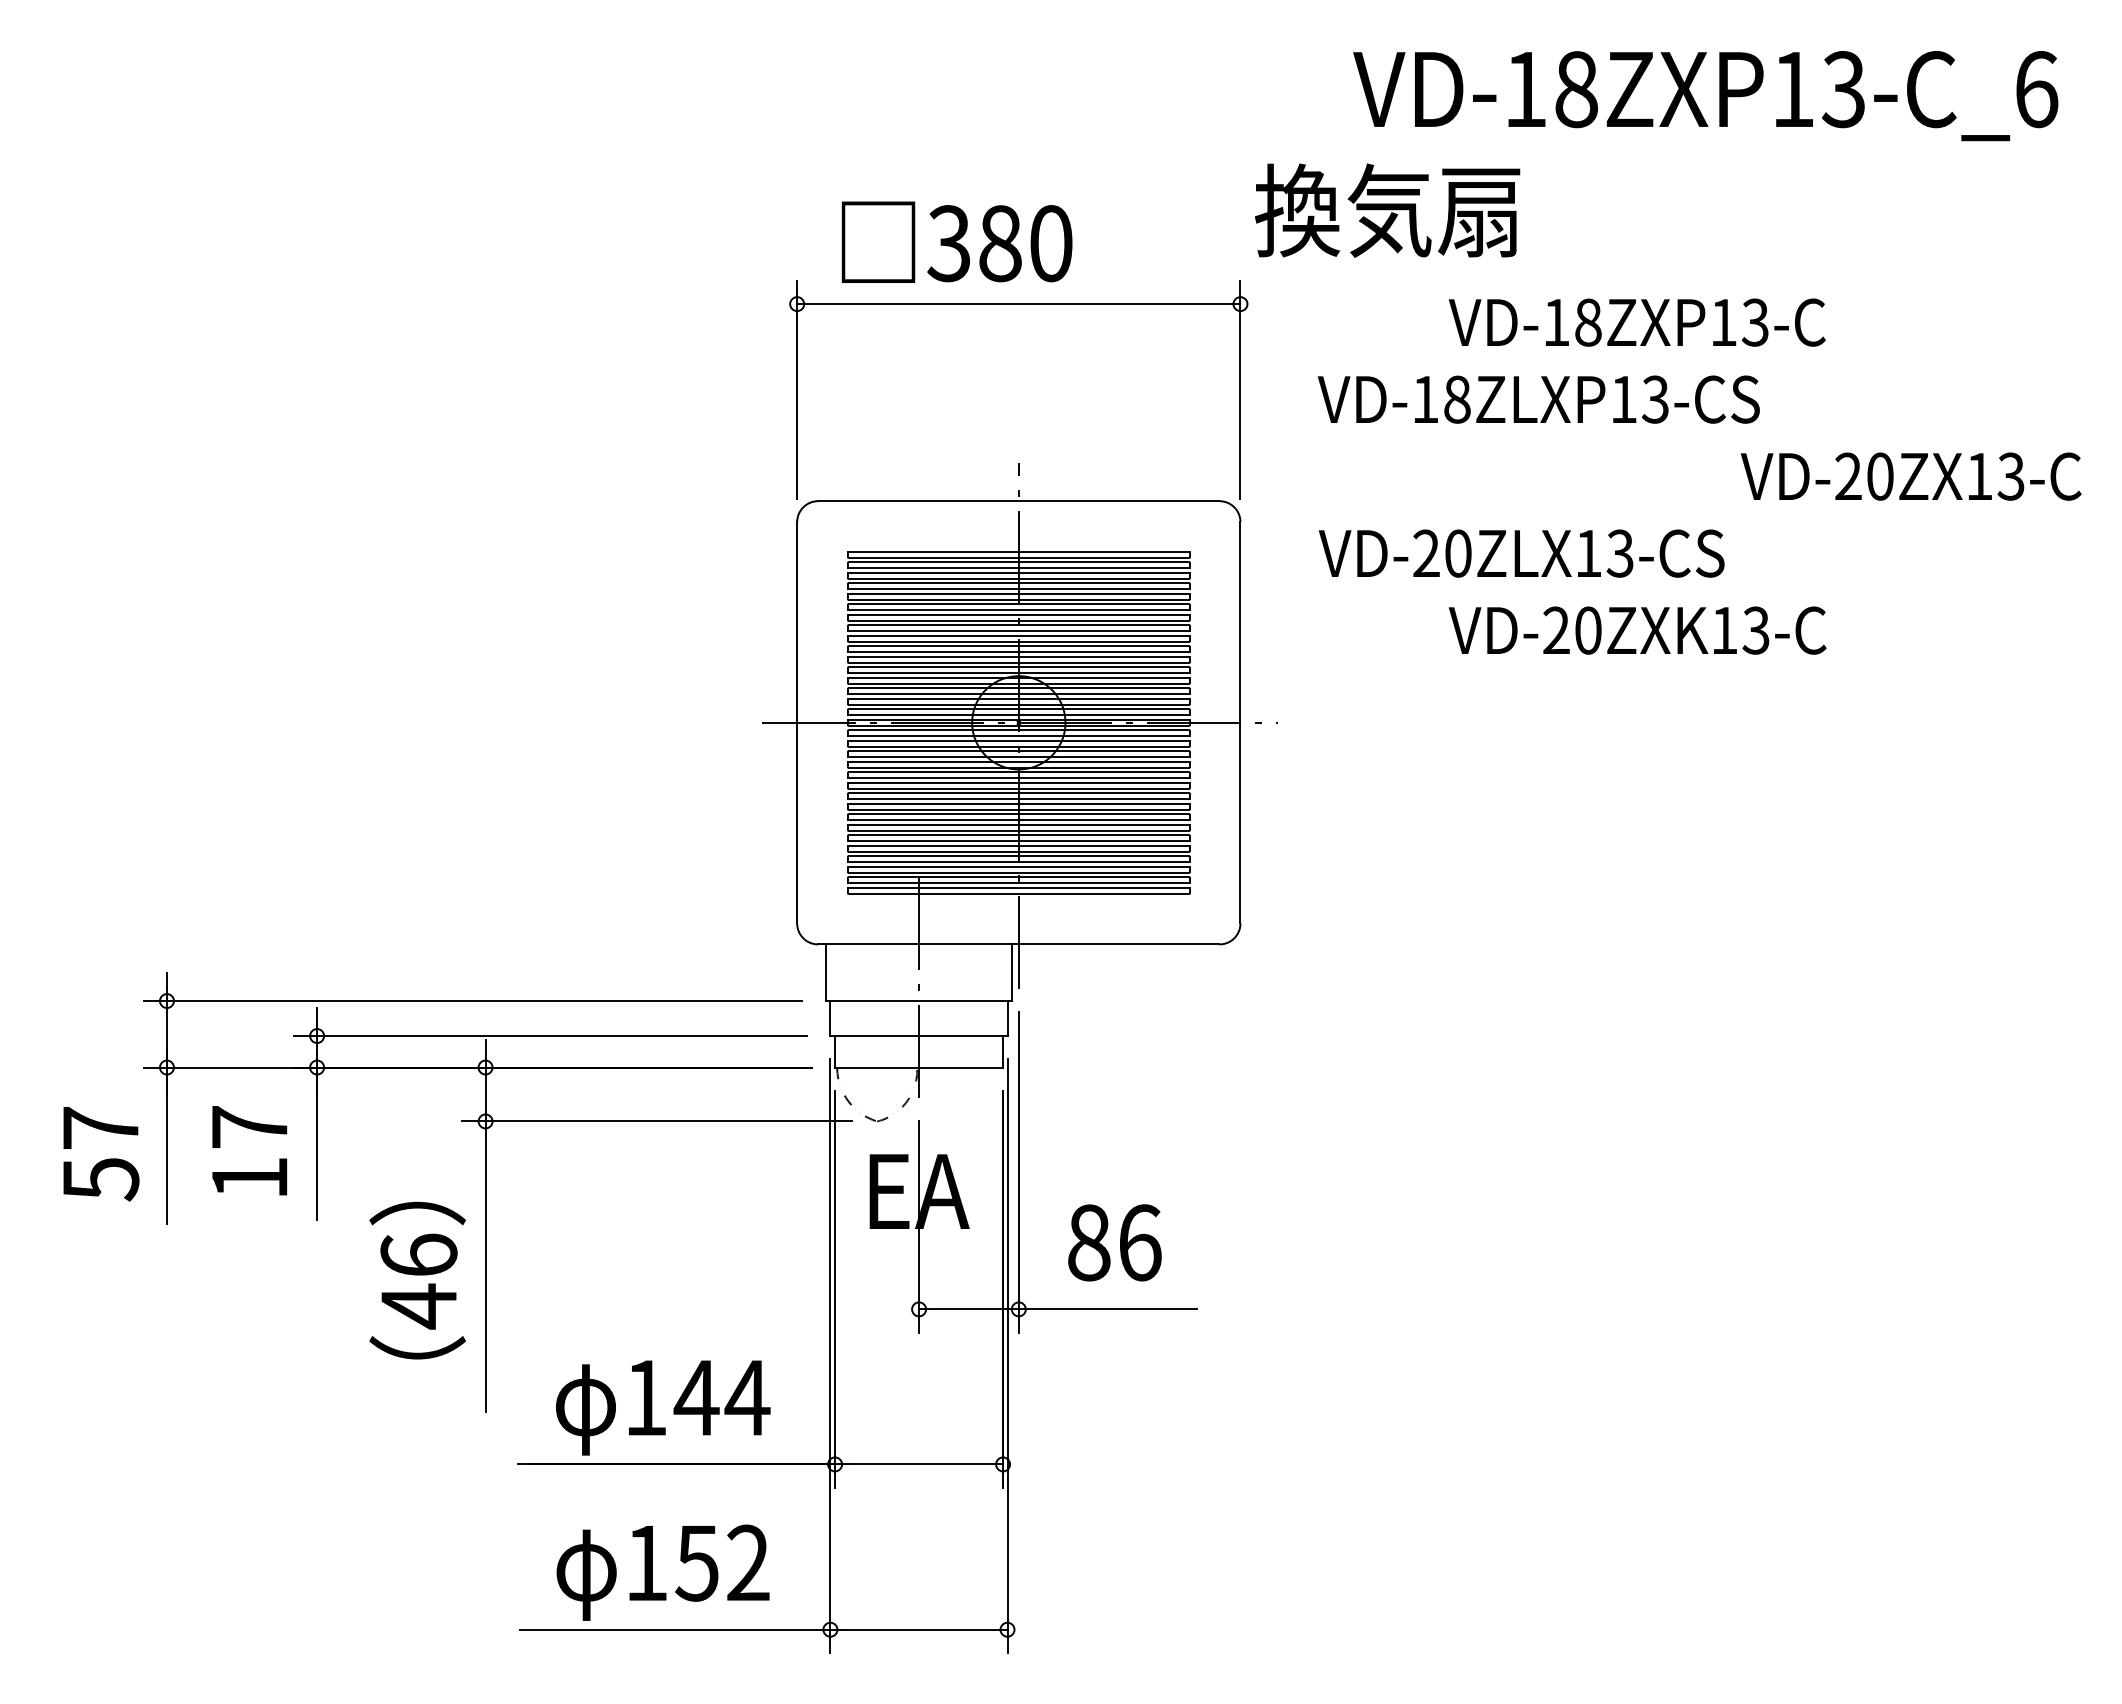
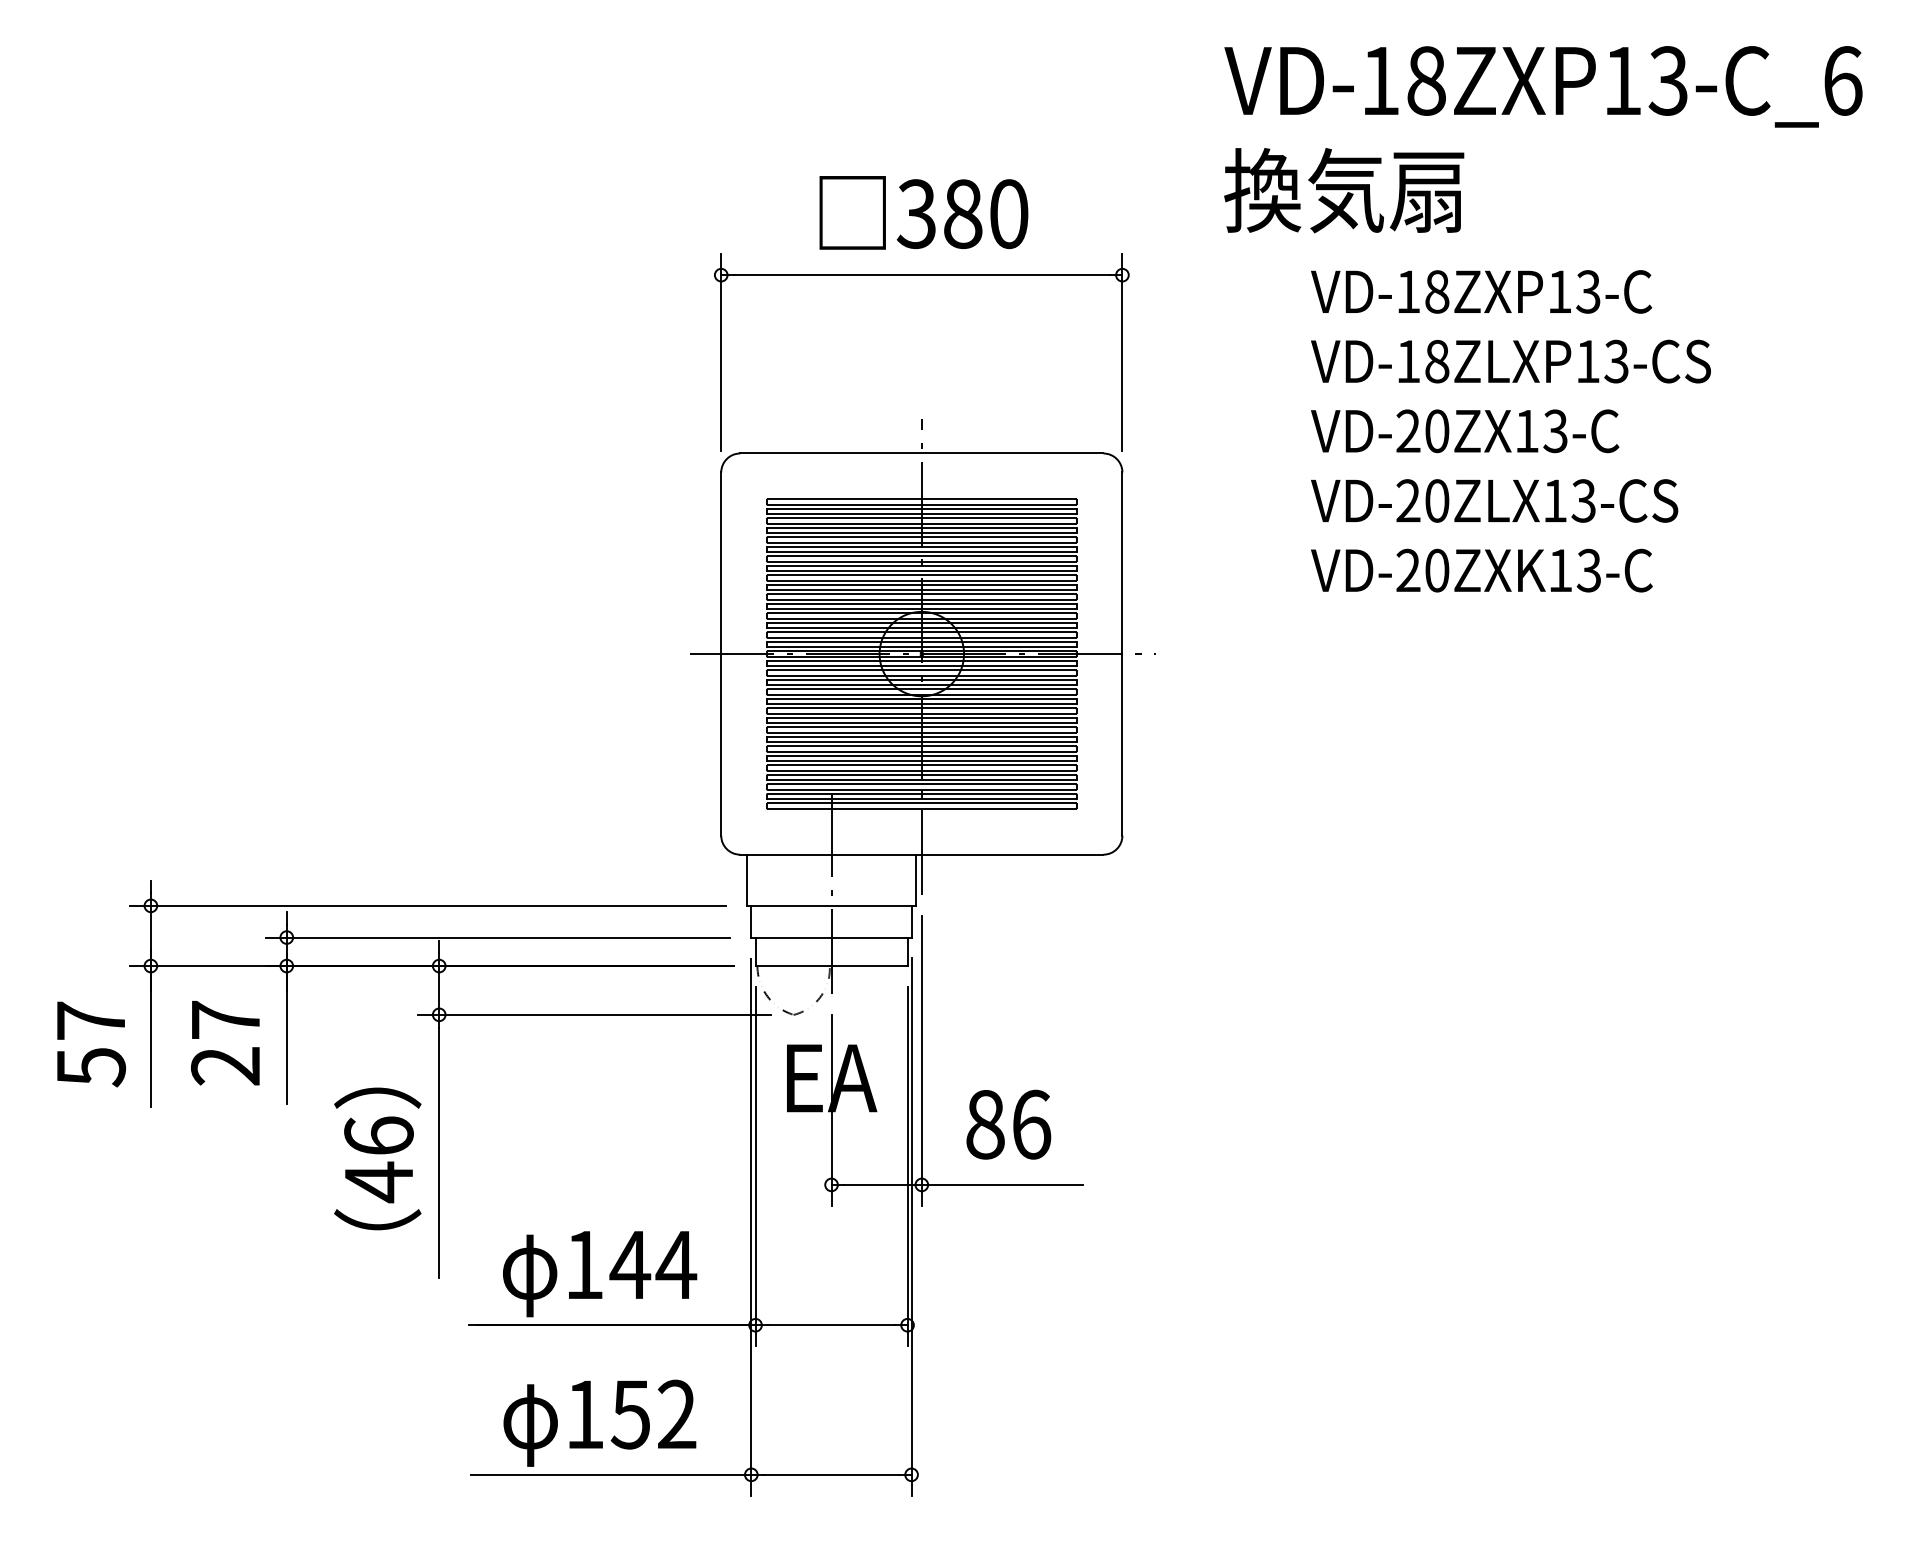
text: (1387, 210) -> (1344, 190), moved
text: (956, 241) -> (923, 212), moved
text: (1538, 399) -> (1510, 361), moved
text: (1910, 476) -> (1464, 431), moved
text: (1521, 553) -> (1494, 500), moved
text: (249, 1178) -> (225, 1066), 17 -> 27

